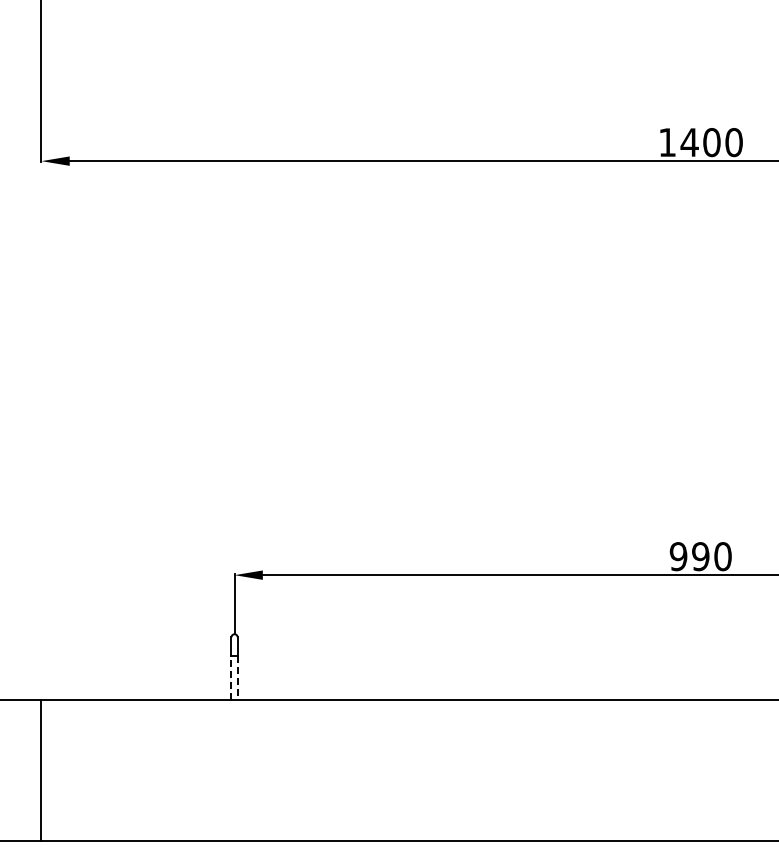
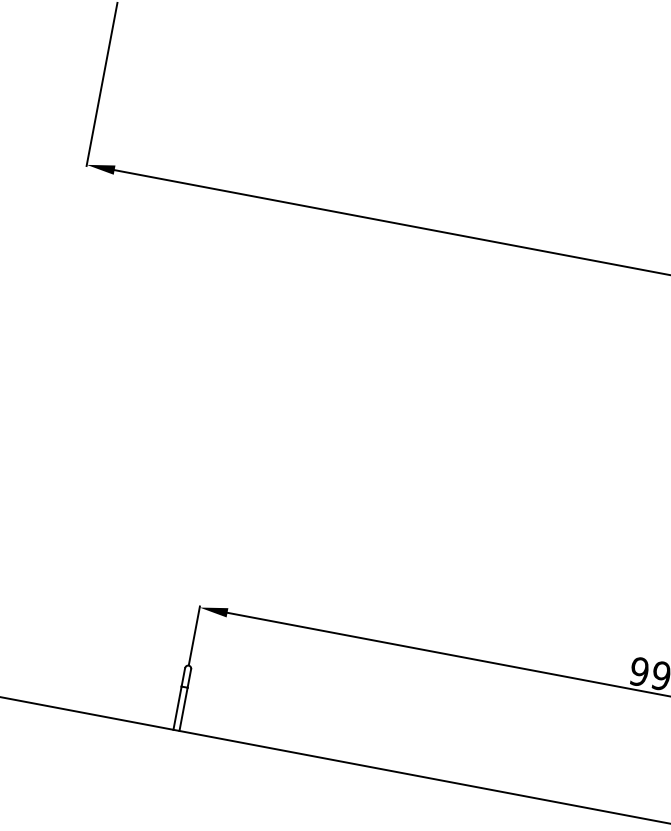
line: (231, 678) -> (177, 708), dashed -> solid
line: (237, 678) -> (183, 709), dashed -> solid

